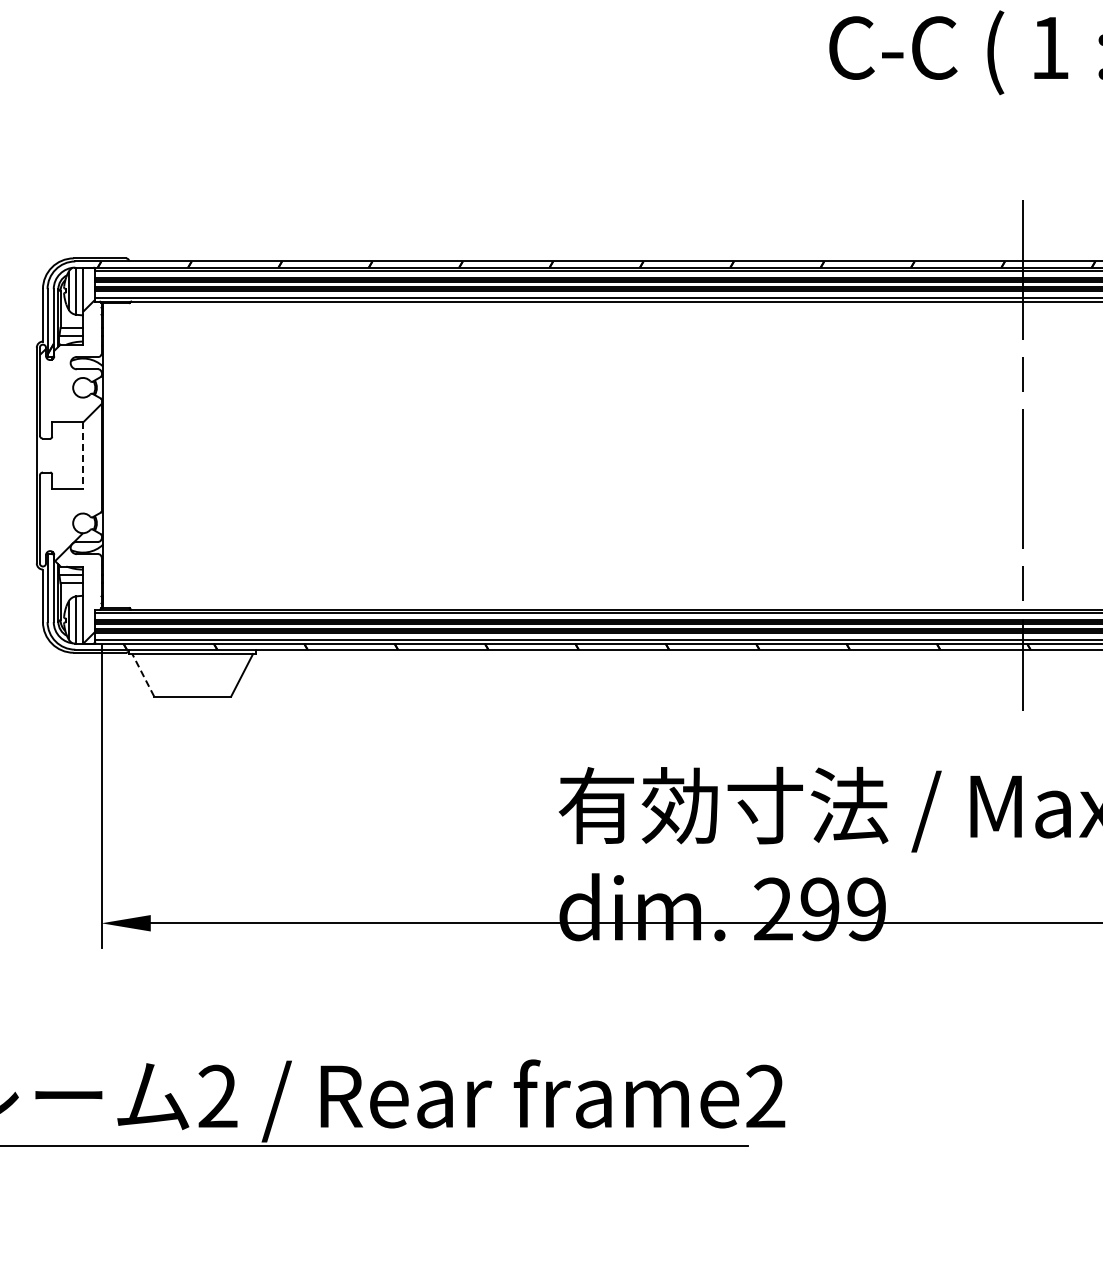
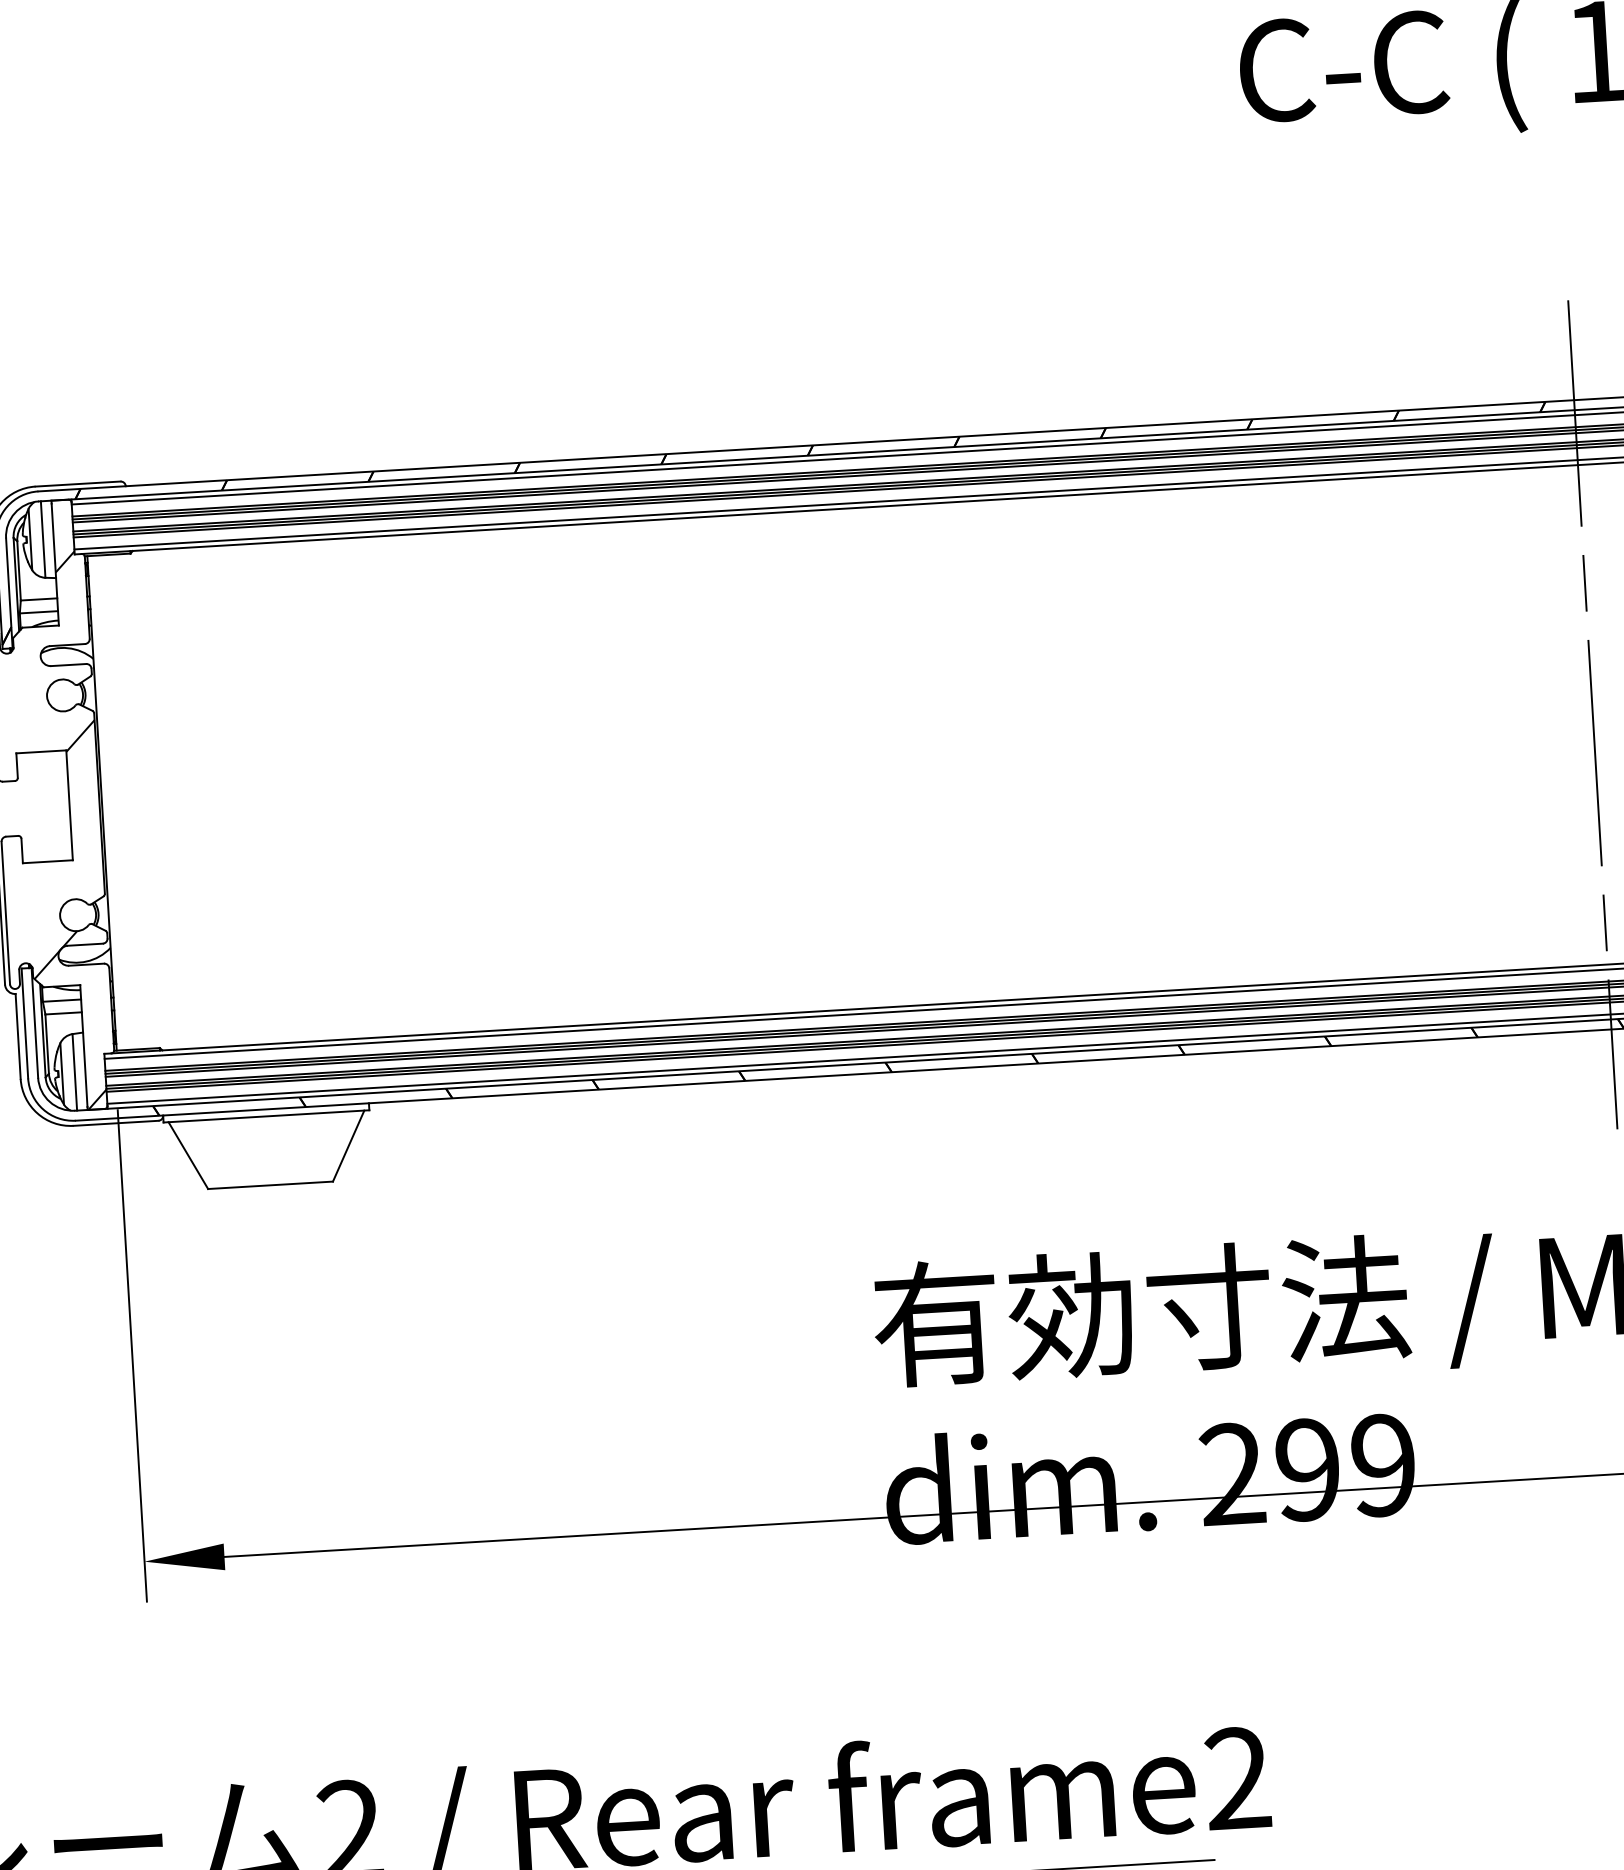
line: (83, 455) -> (70, 805), dashed -> solid
line: (143, 675) -> (188, 1155), dashed -> solid

